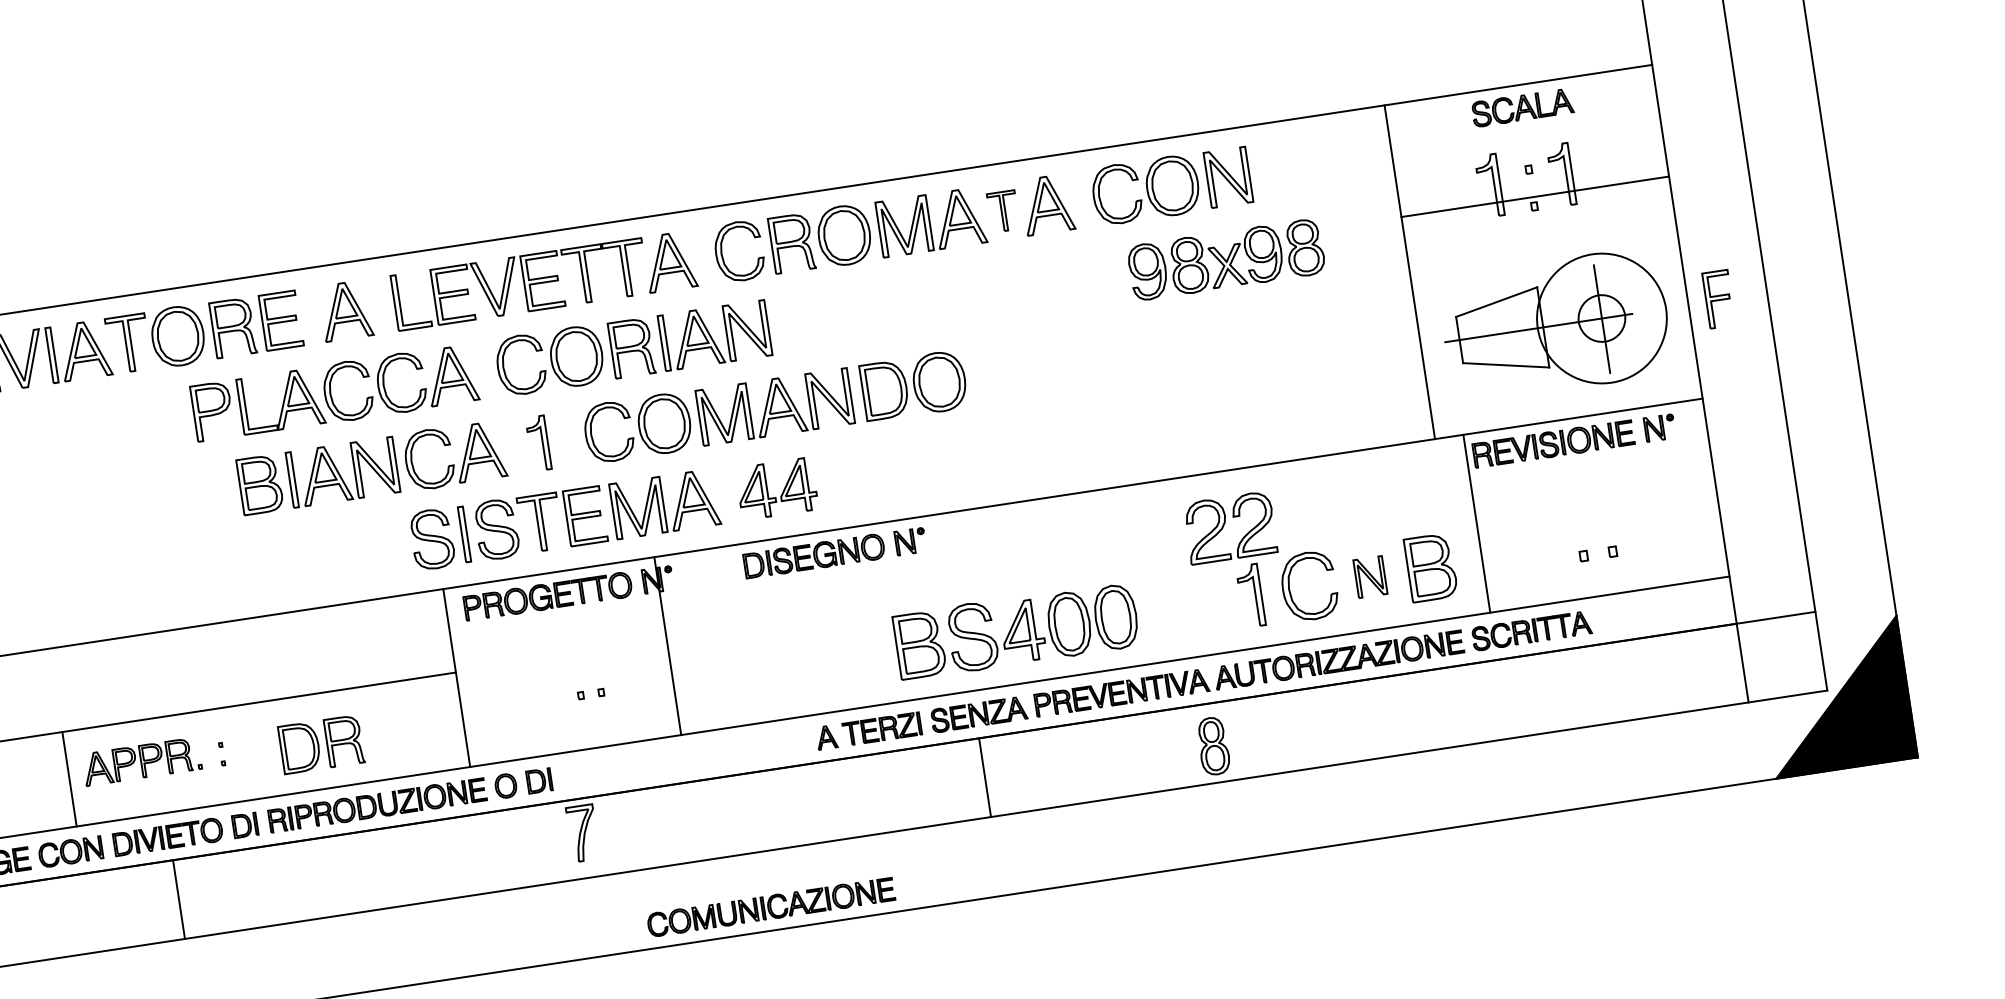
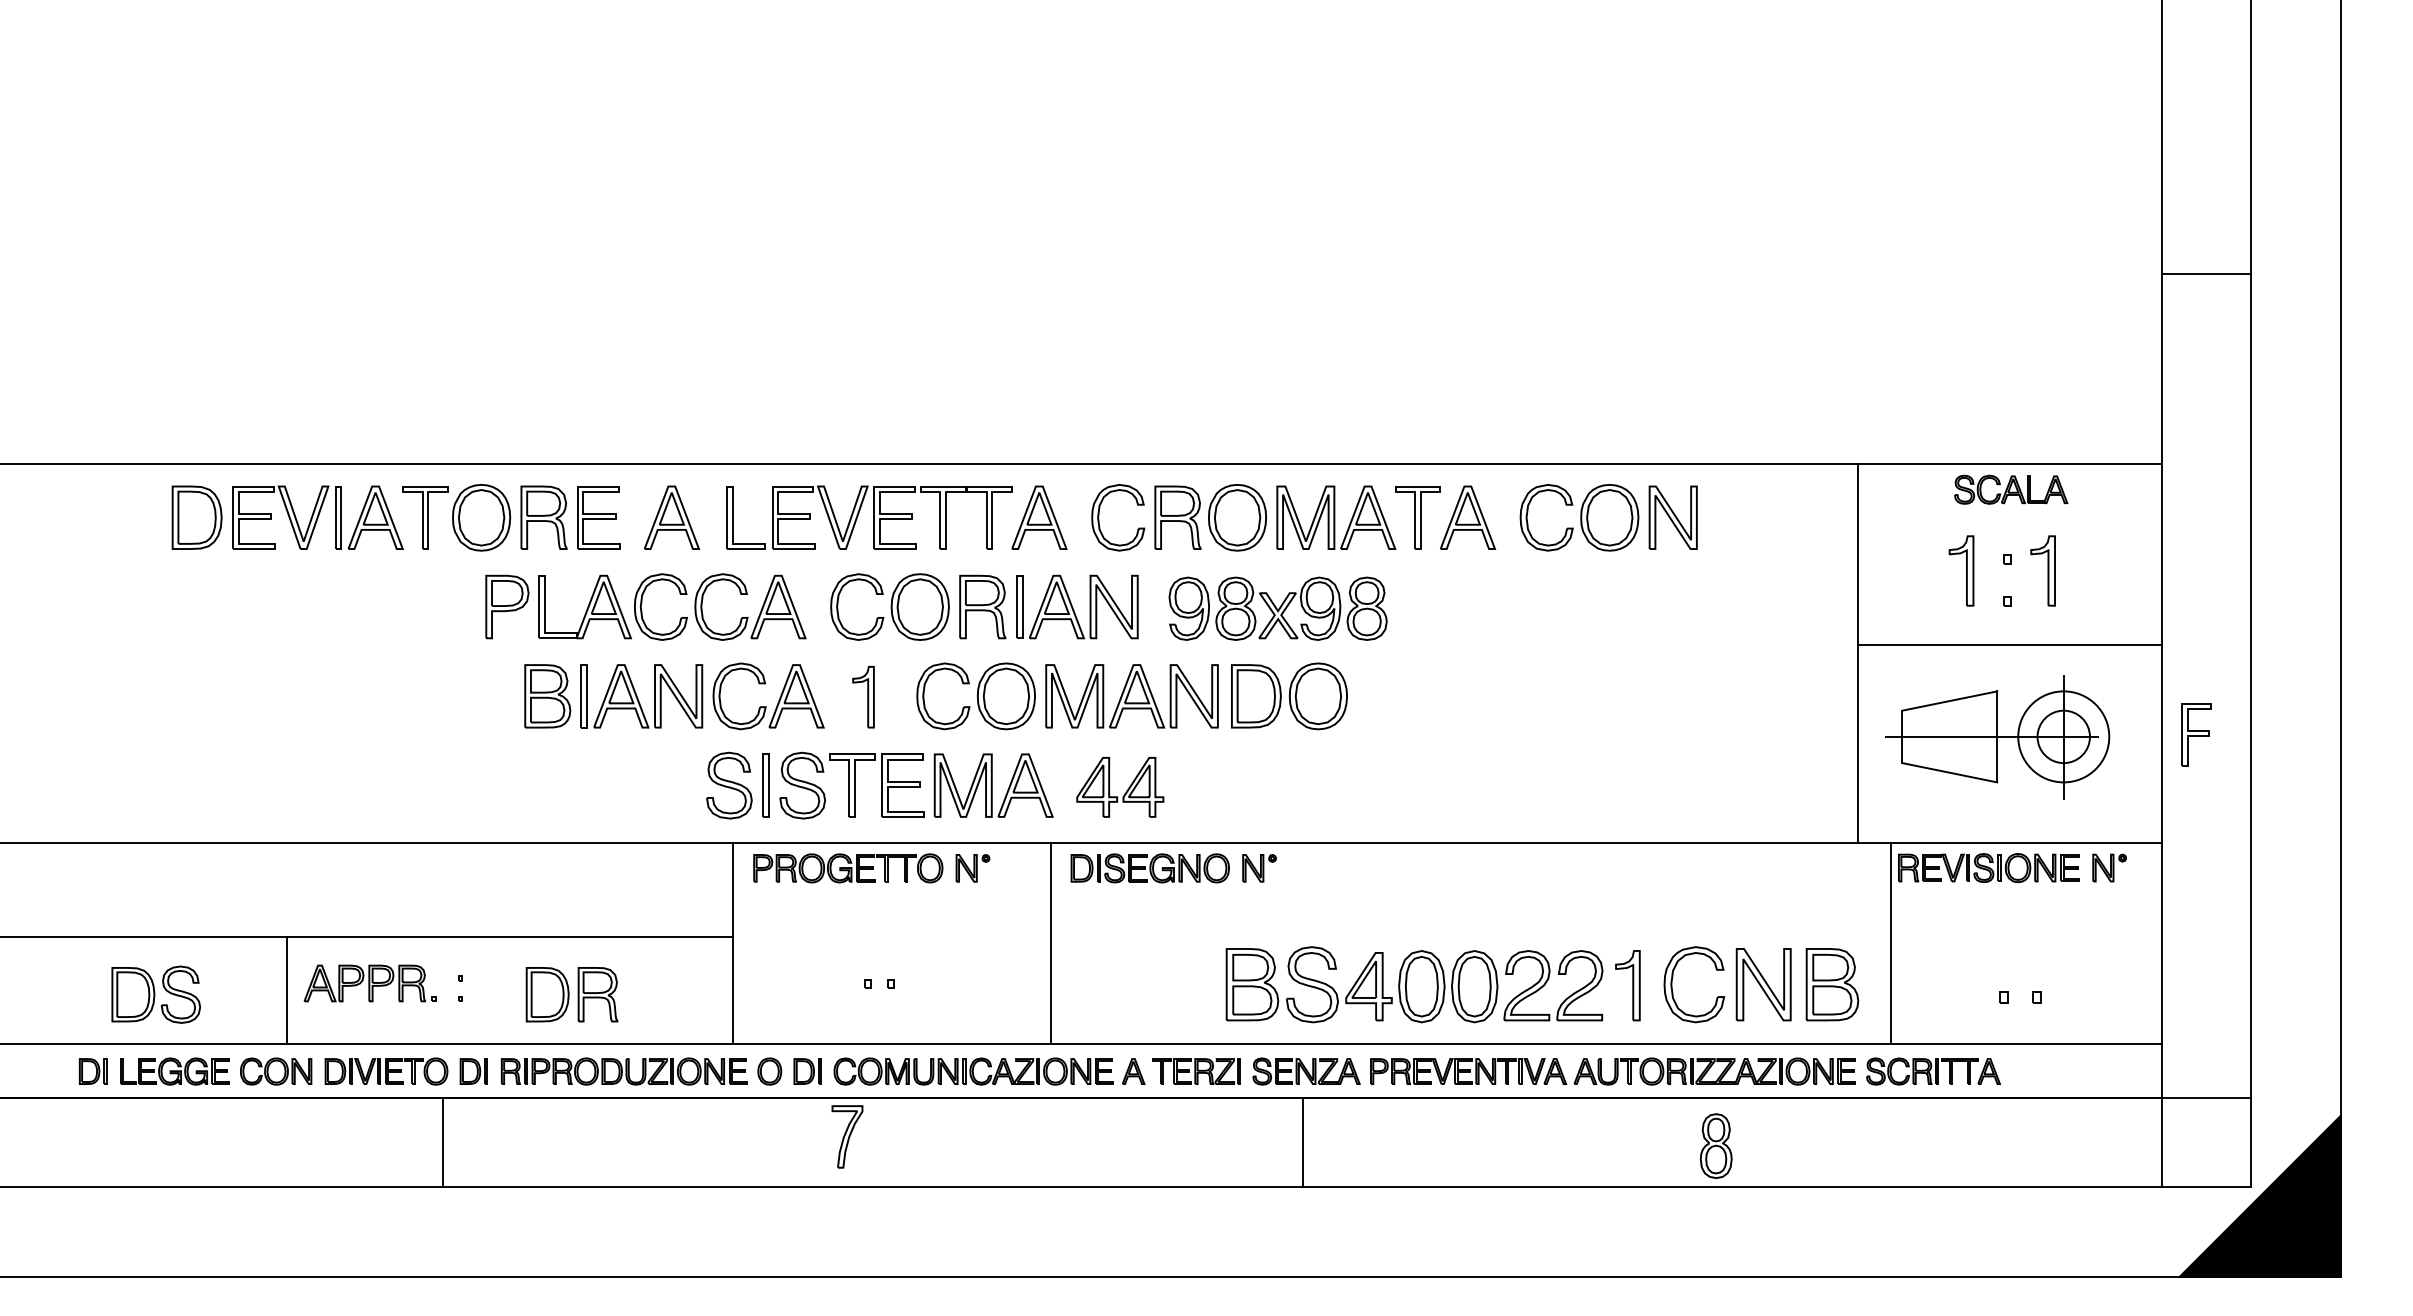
line: (1535, 196) -> (2010, 644), moved
part: (1003, 211) -> (1417, 517), size x1.43
part: (1225, 259) -> (1277, 608), moved
circle: (1601, 318) -> (2063, 736), size x0.62
part: (1224, 525) -> (1547, 982), moved
part: (1370, 576) -> (1763, 984), size x1.67
line: (667, 646) -> (1050, 943), moved
part: (1212, 745) -> (1715, 1145), moved
line: (179, 899) -> (443, 1142), moved
part: (771, 907) -> (973, 1071), moved

